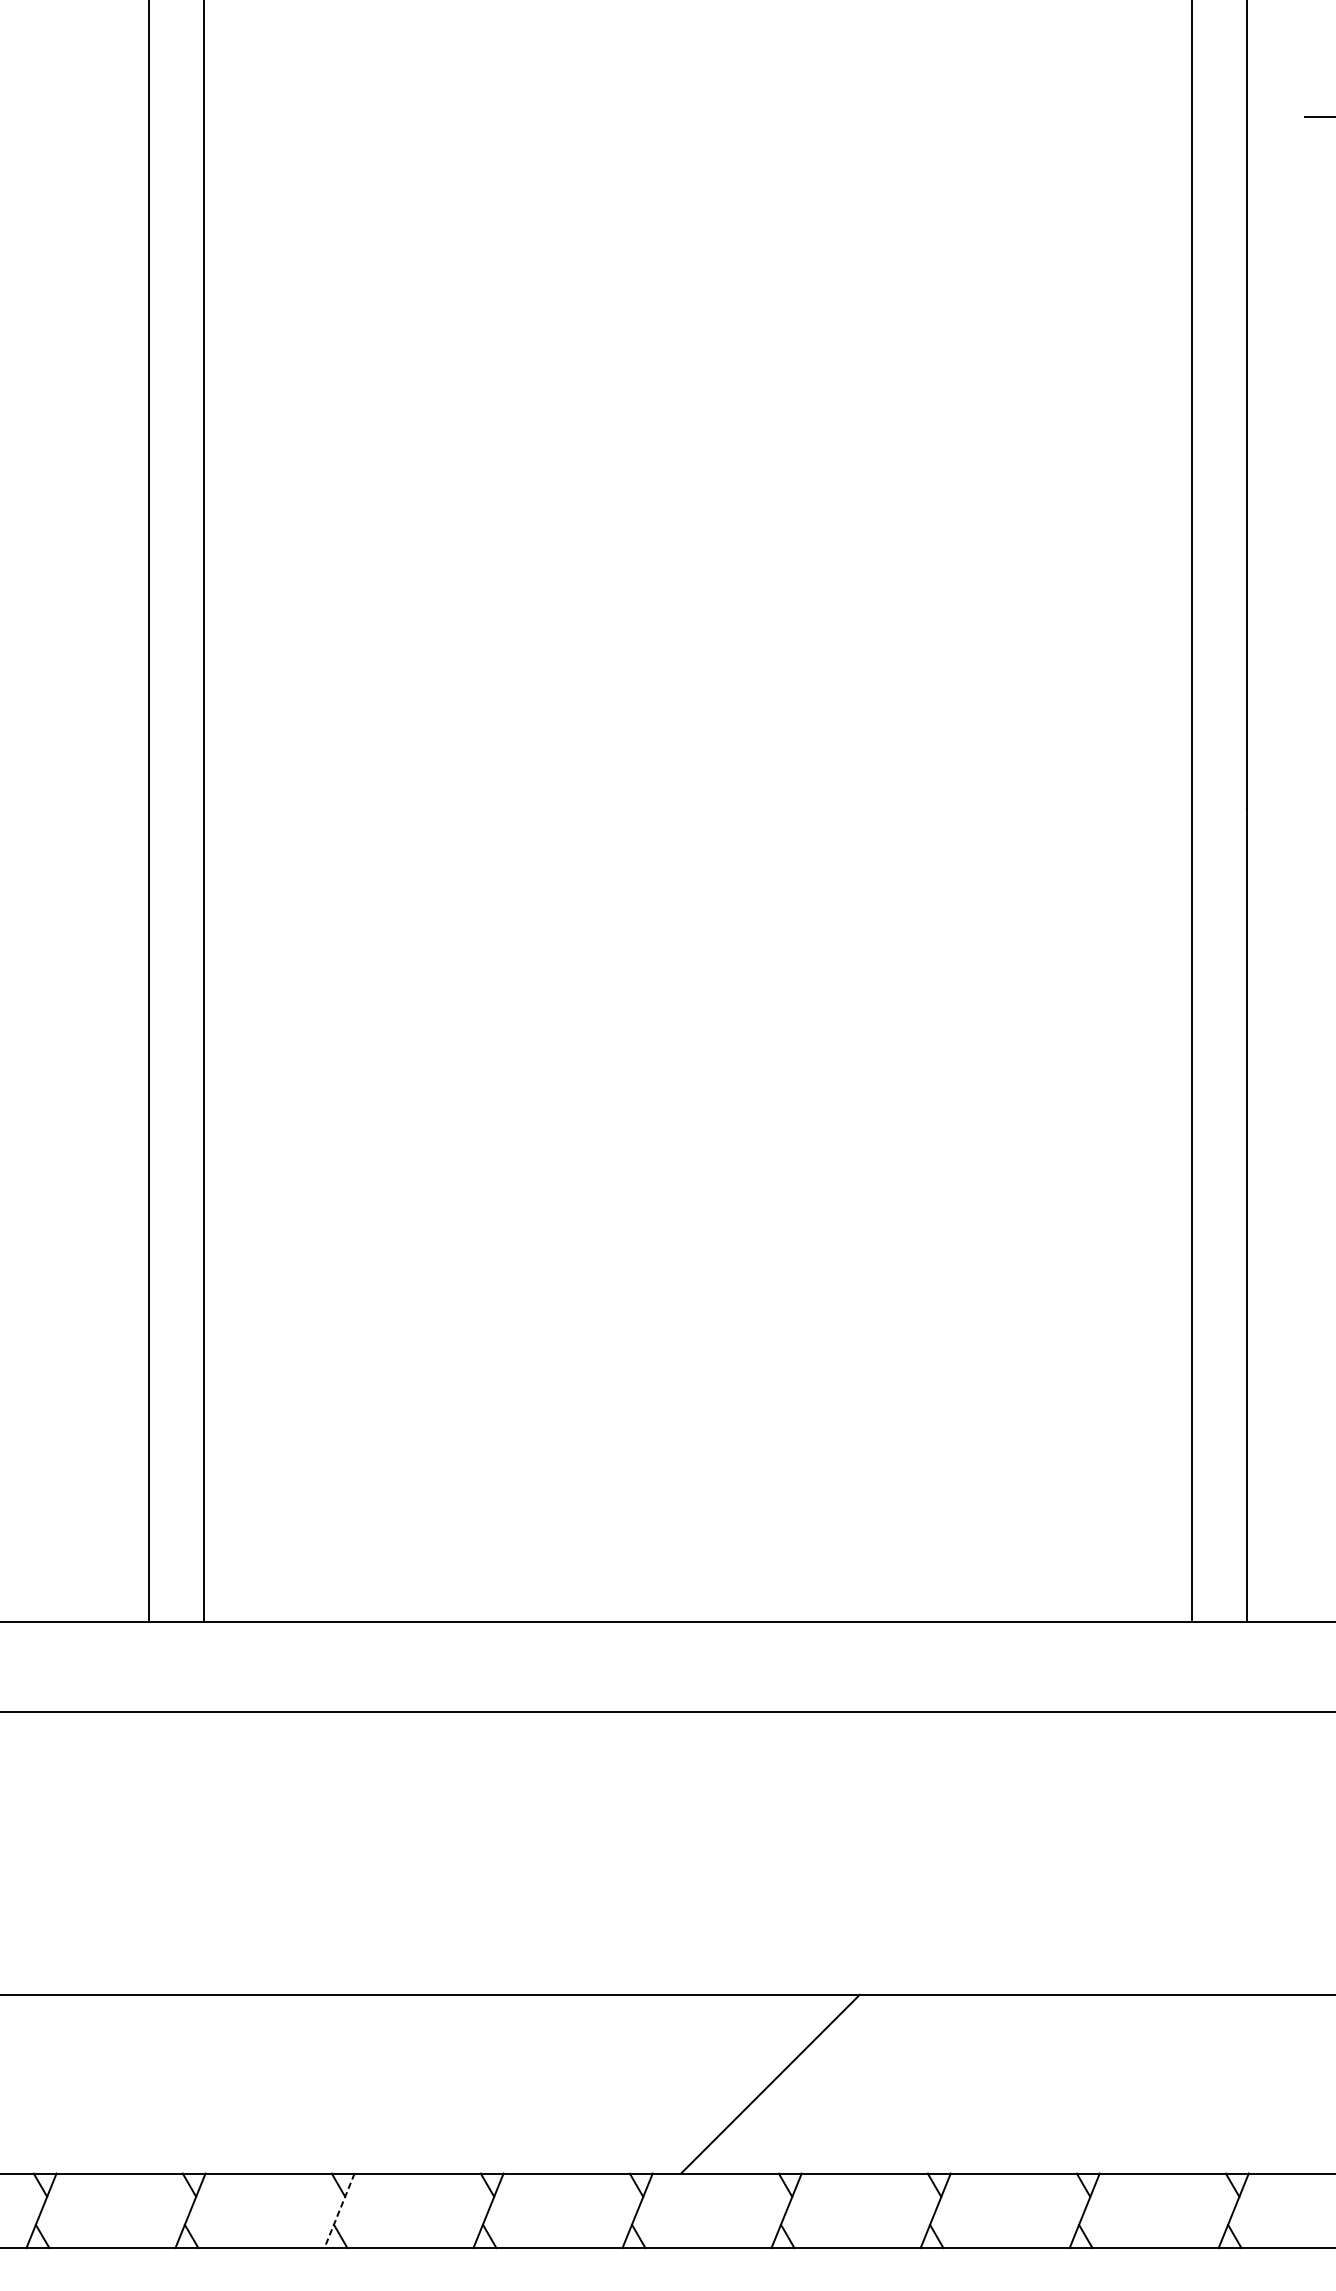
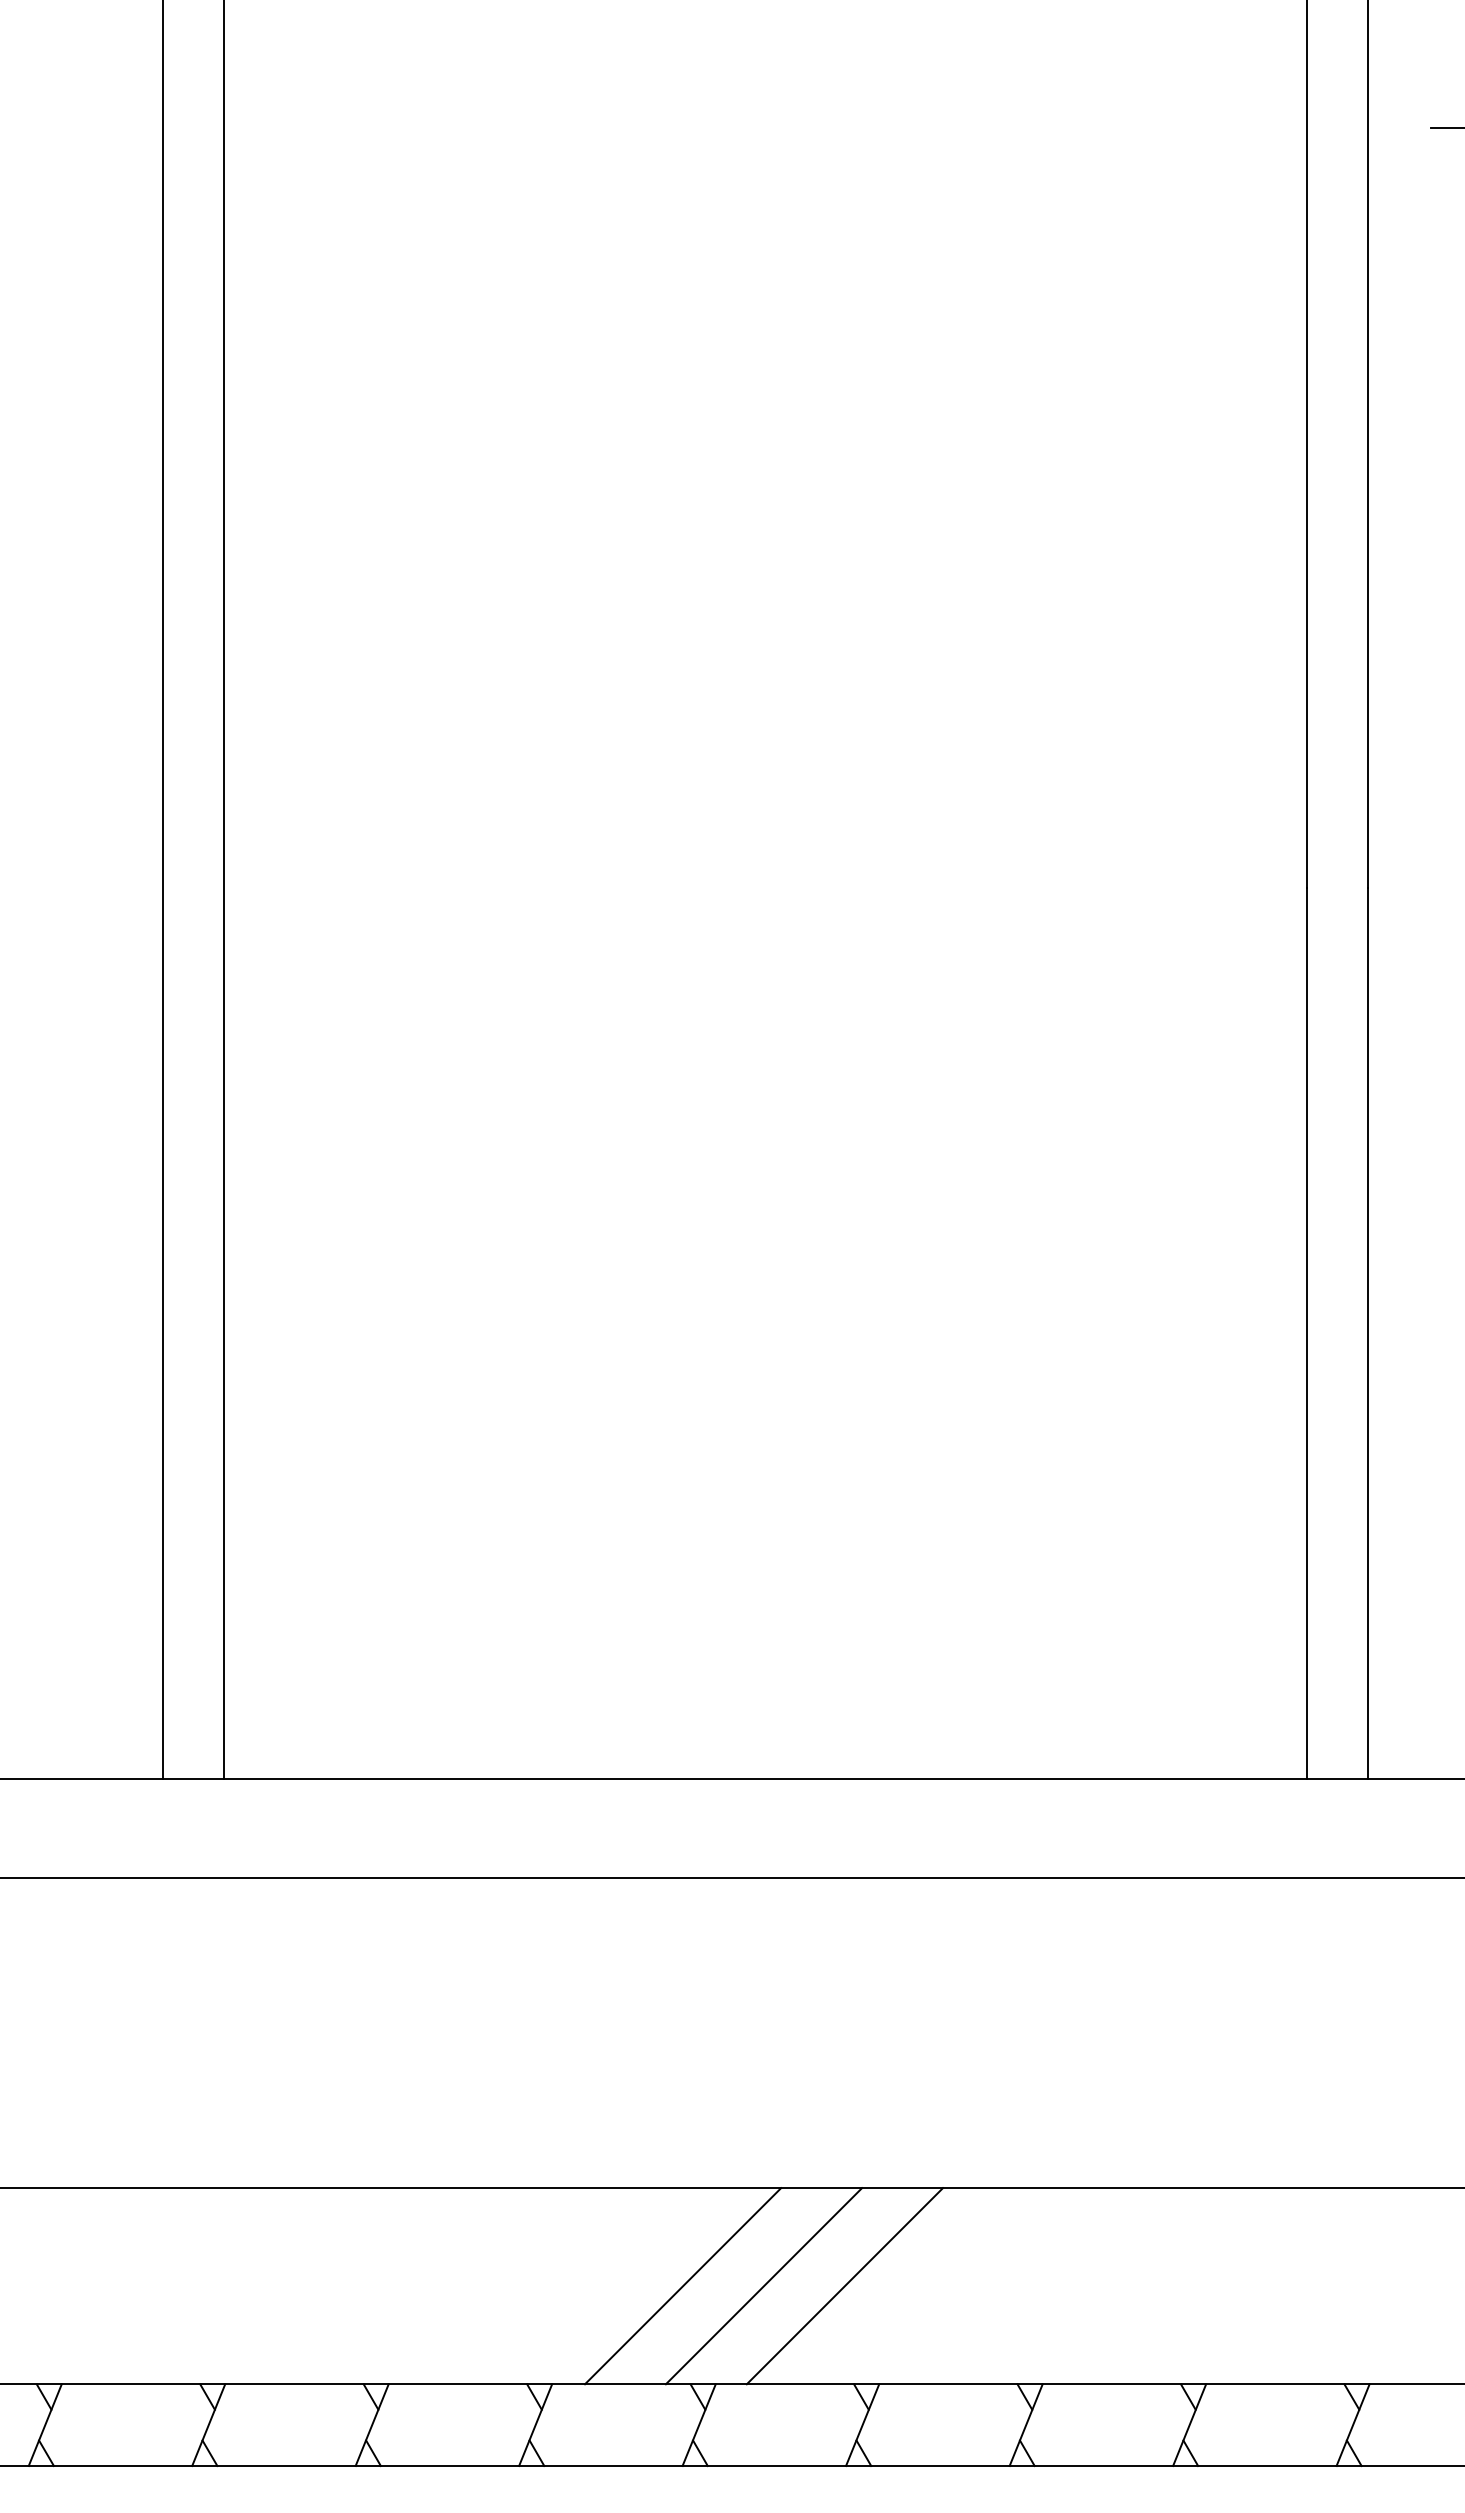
line: (623, 2084) -> (683, 2286), added
line: (696, 2084) -> (763, 2286), added
line: (339, 2211) -> (372, 2425), dashed -> solid

